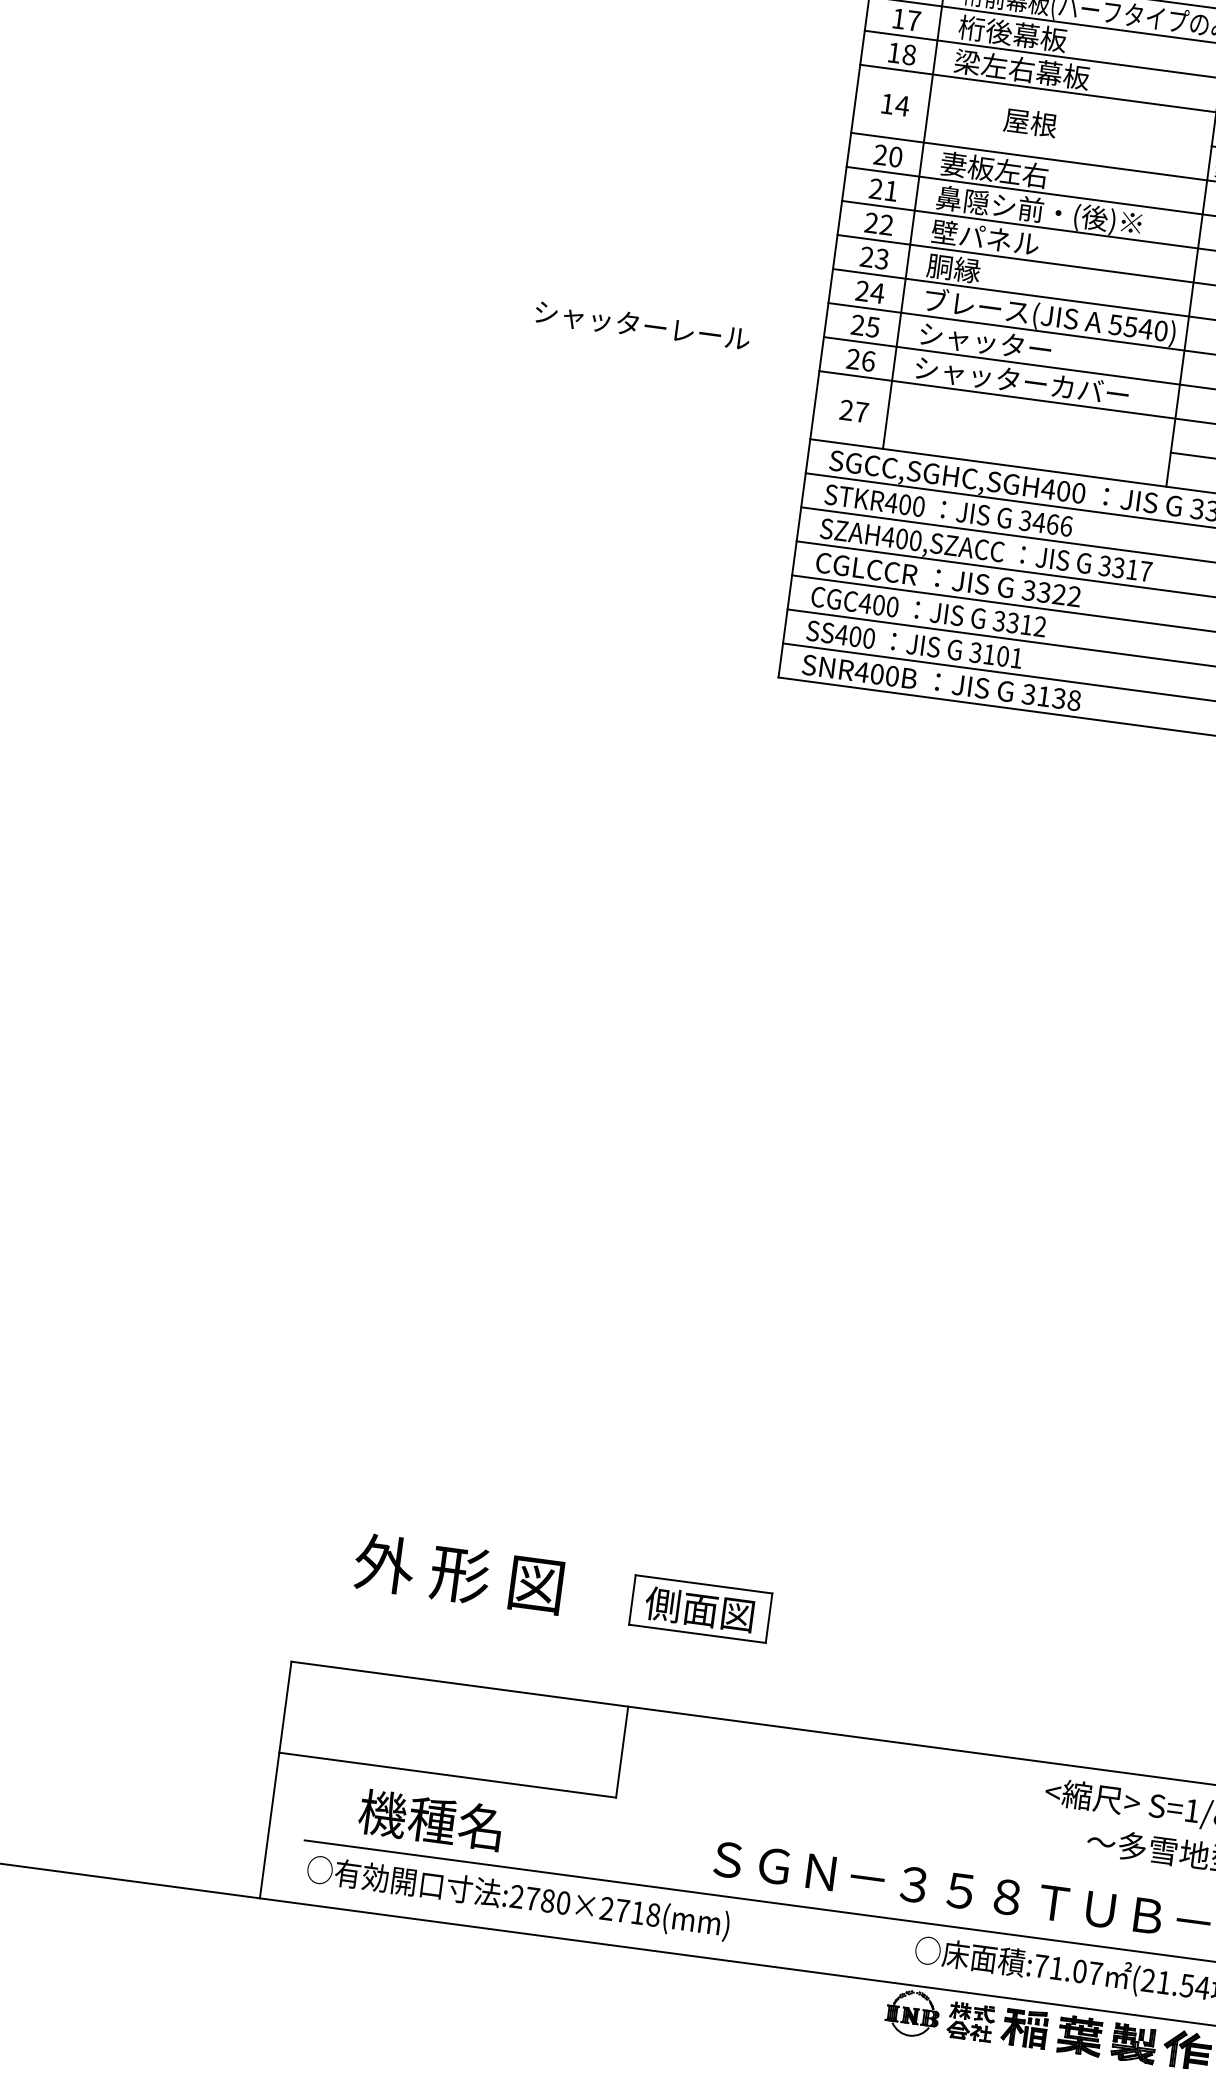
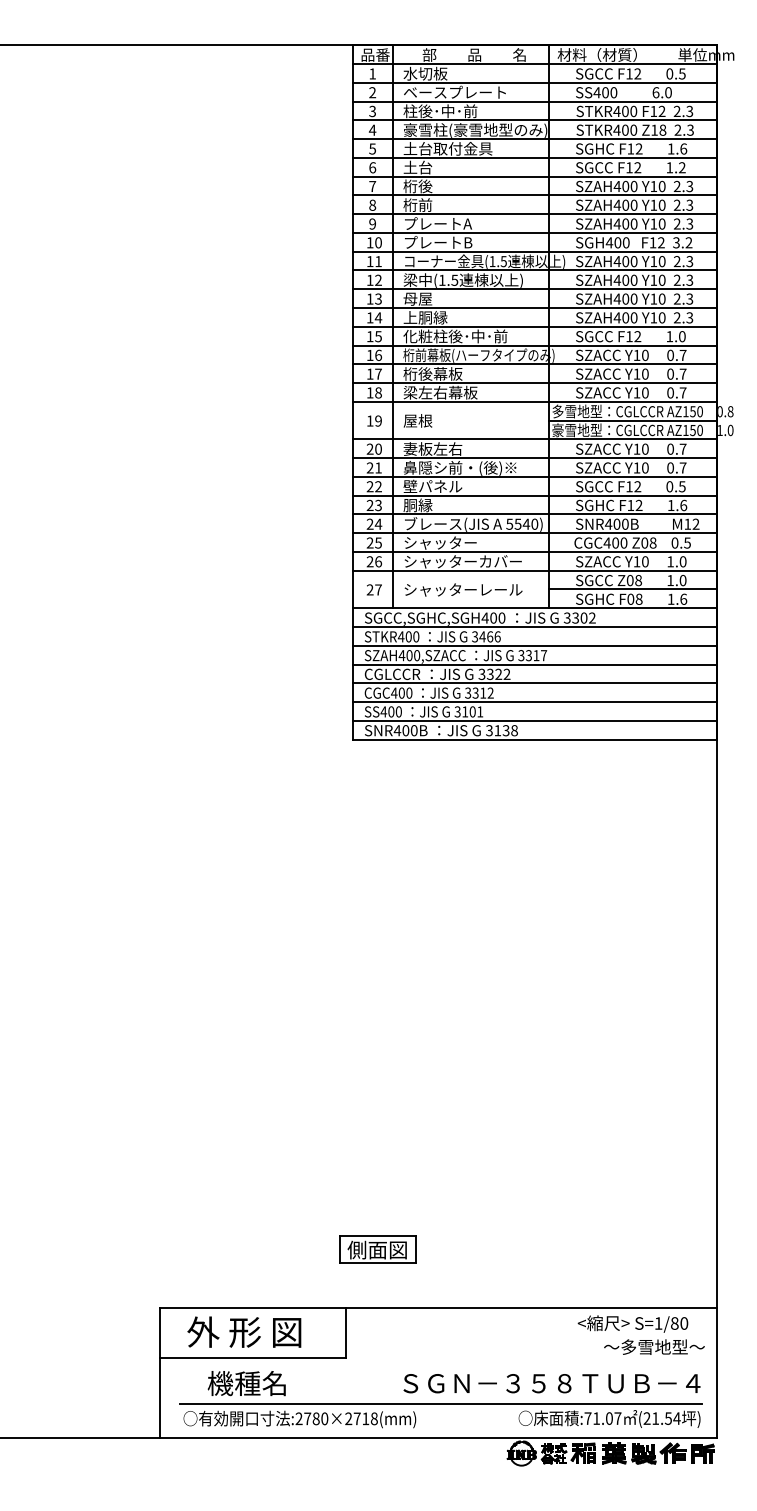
text: (902, 104) -> (378, 420), 14 -> 19
text: (1029, 121) -> (417, 420), moved
text: (642, 325) -> (463, 589), moved
text: (459, 1572) -> (244, 1331), moved

